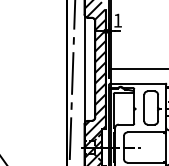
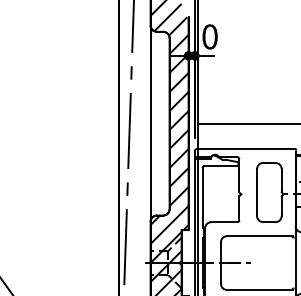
text: (117, 20) -> (209, 36), 1 -> 0

